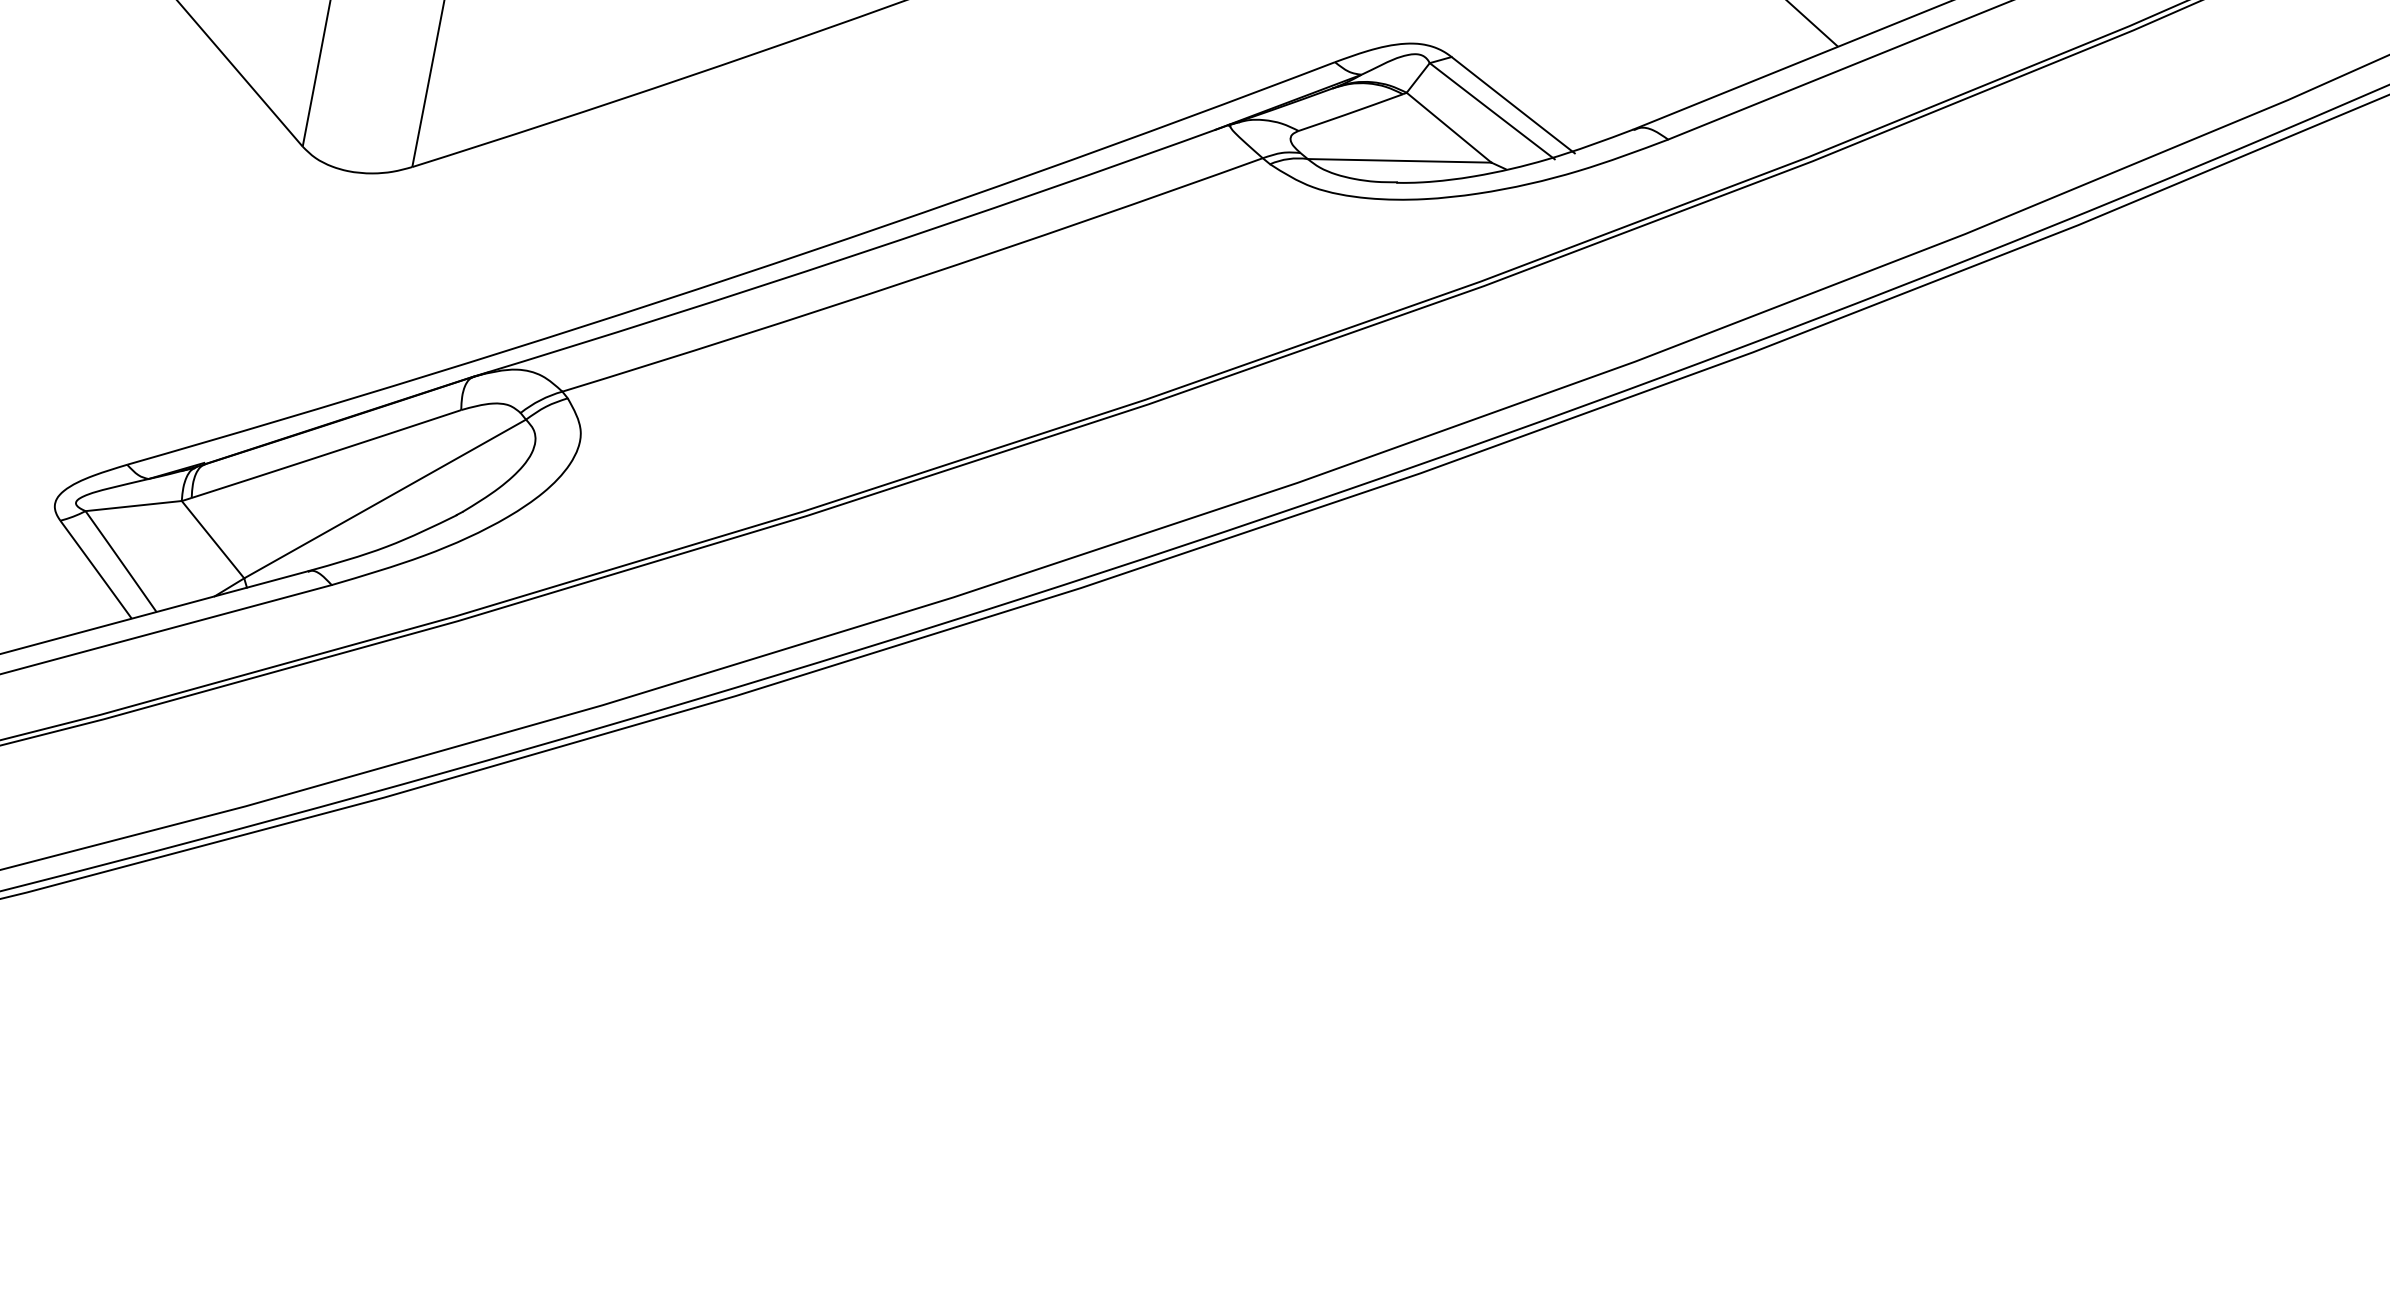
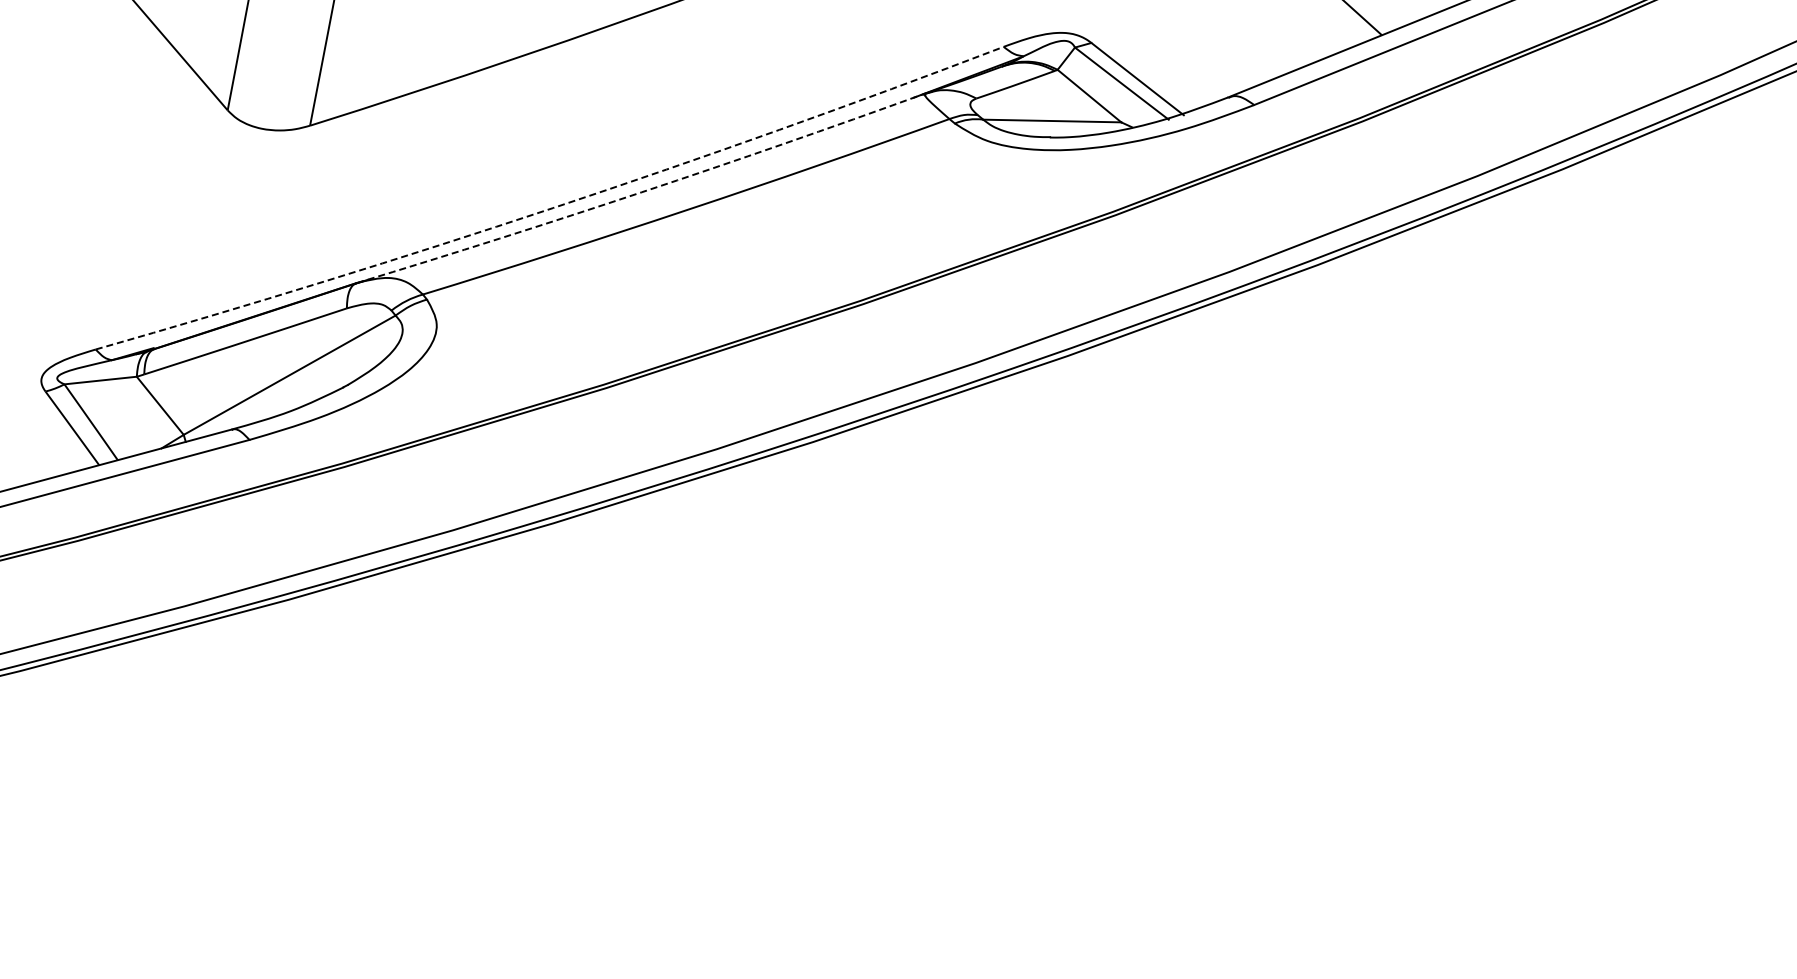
arc: (853, 255) -> (641, 192), solid -> dashed
arc: (736, 277) -> (553, 208), solid -> dashed

